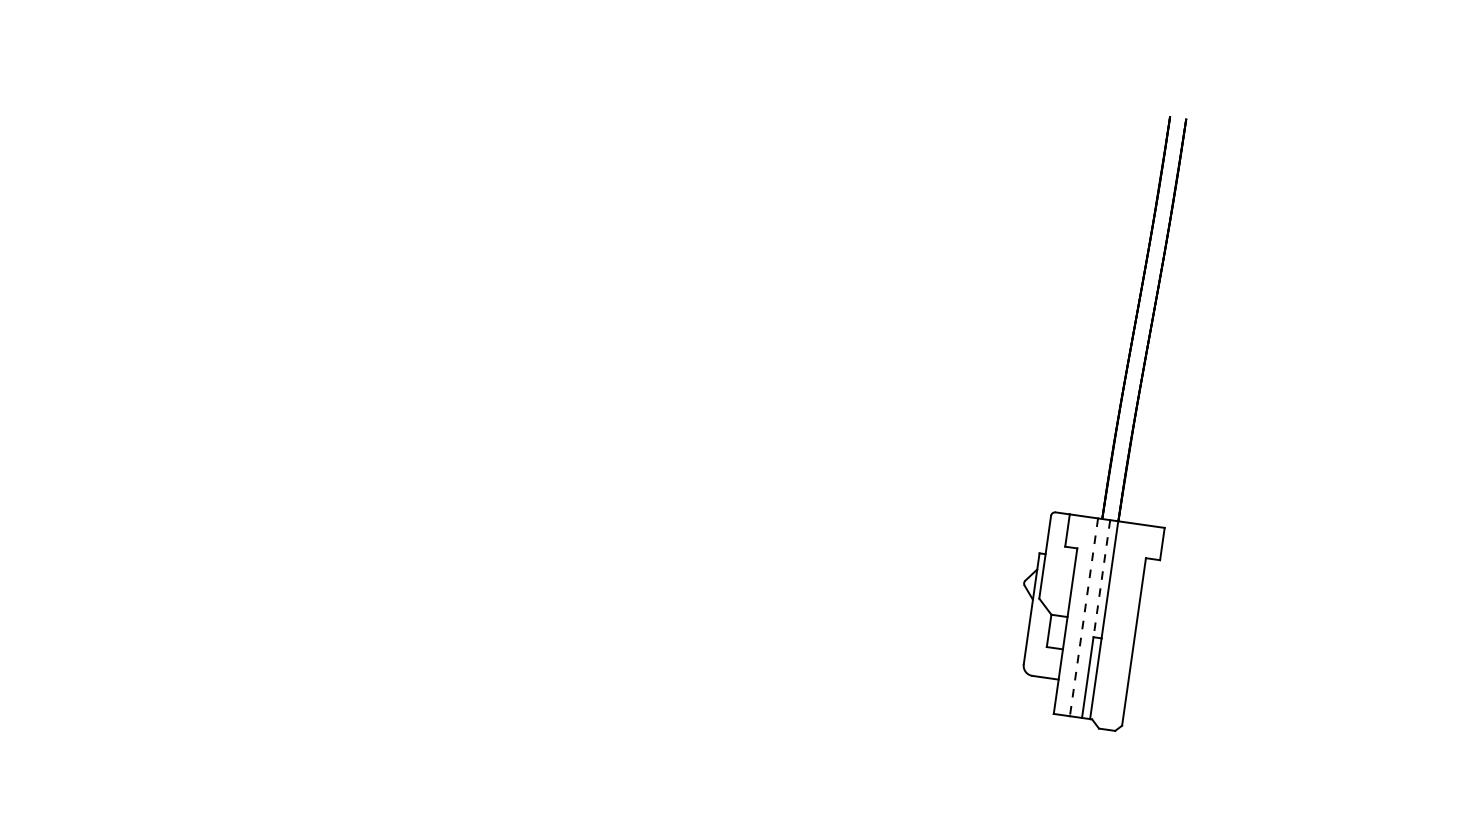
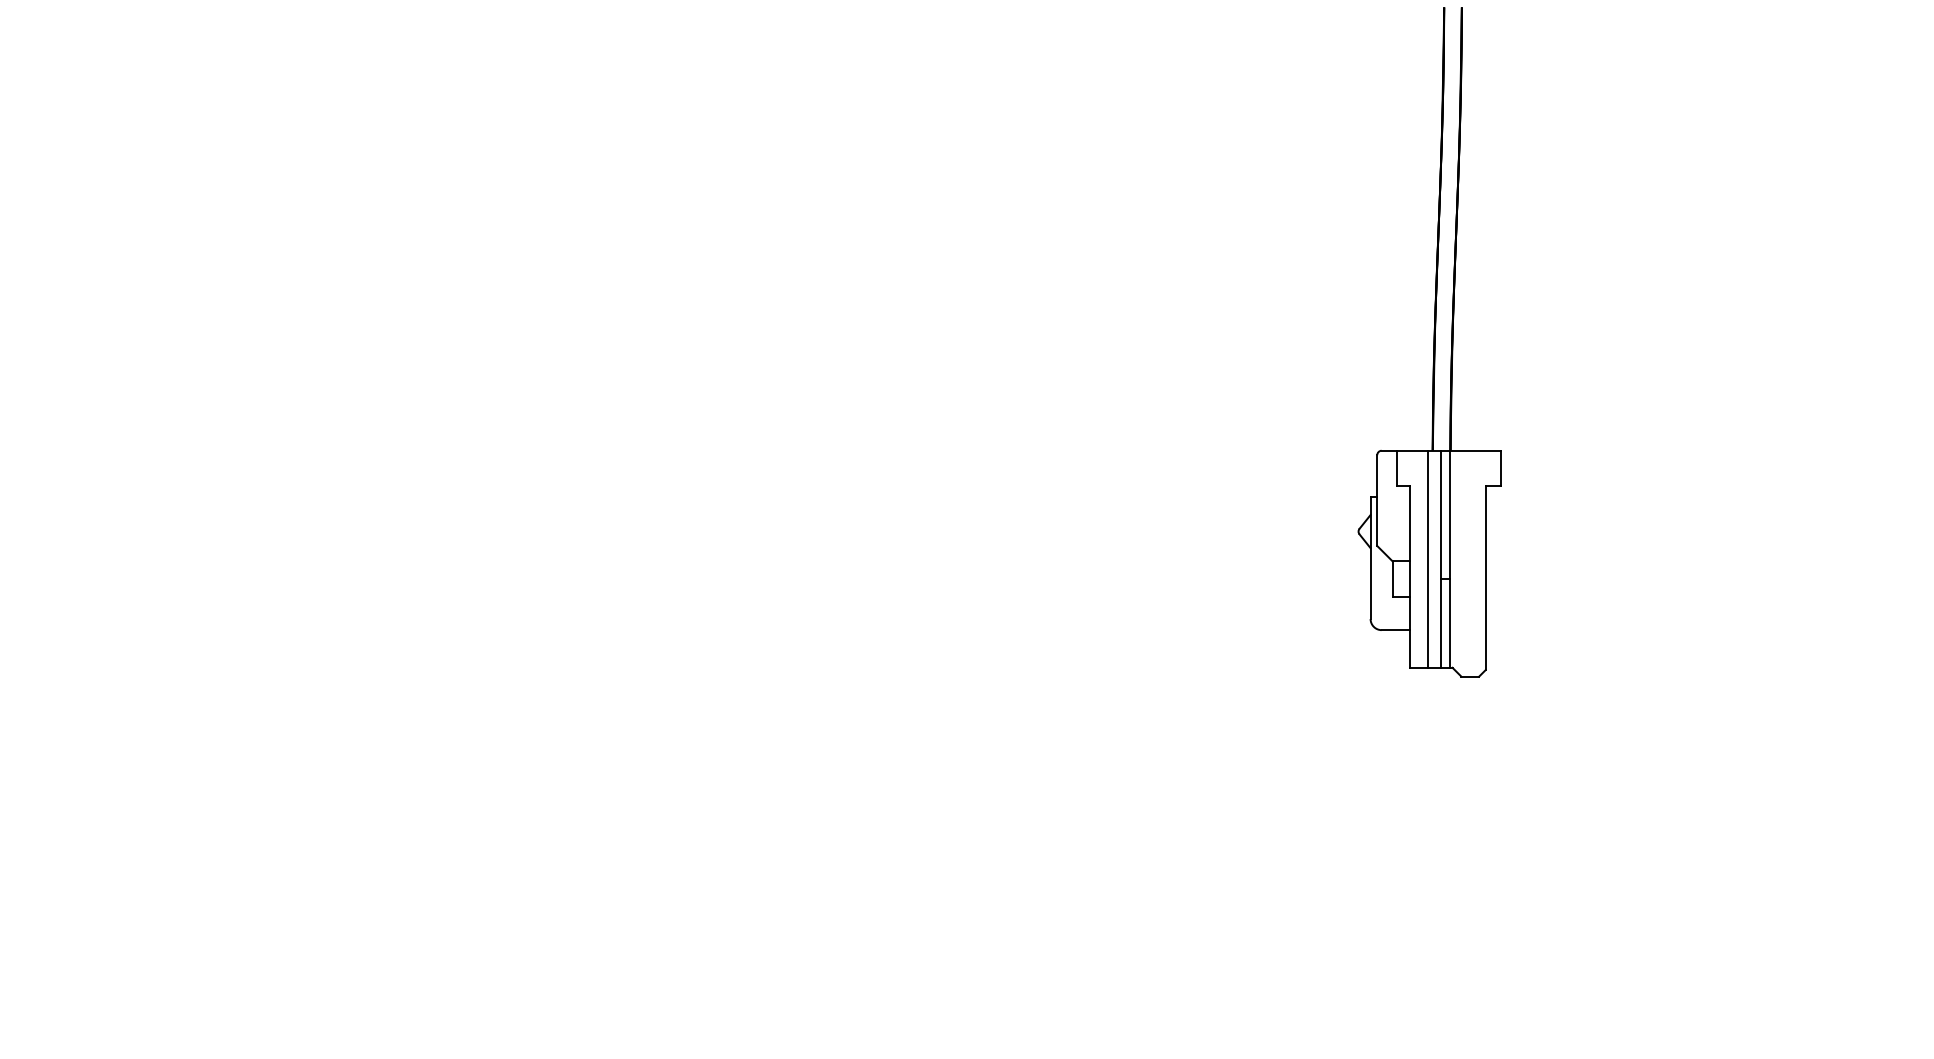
line: (1101, 579) -> (1441, 515), dashed -> solid
line: (1084, 617) -> (1428, 559), dashed -> solid

